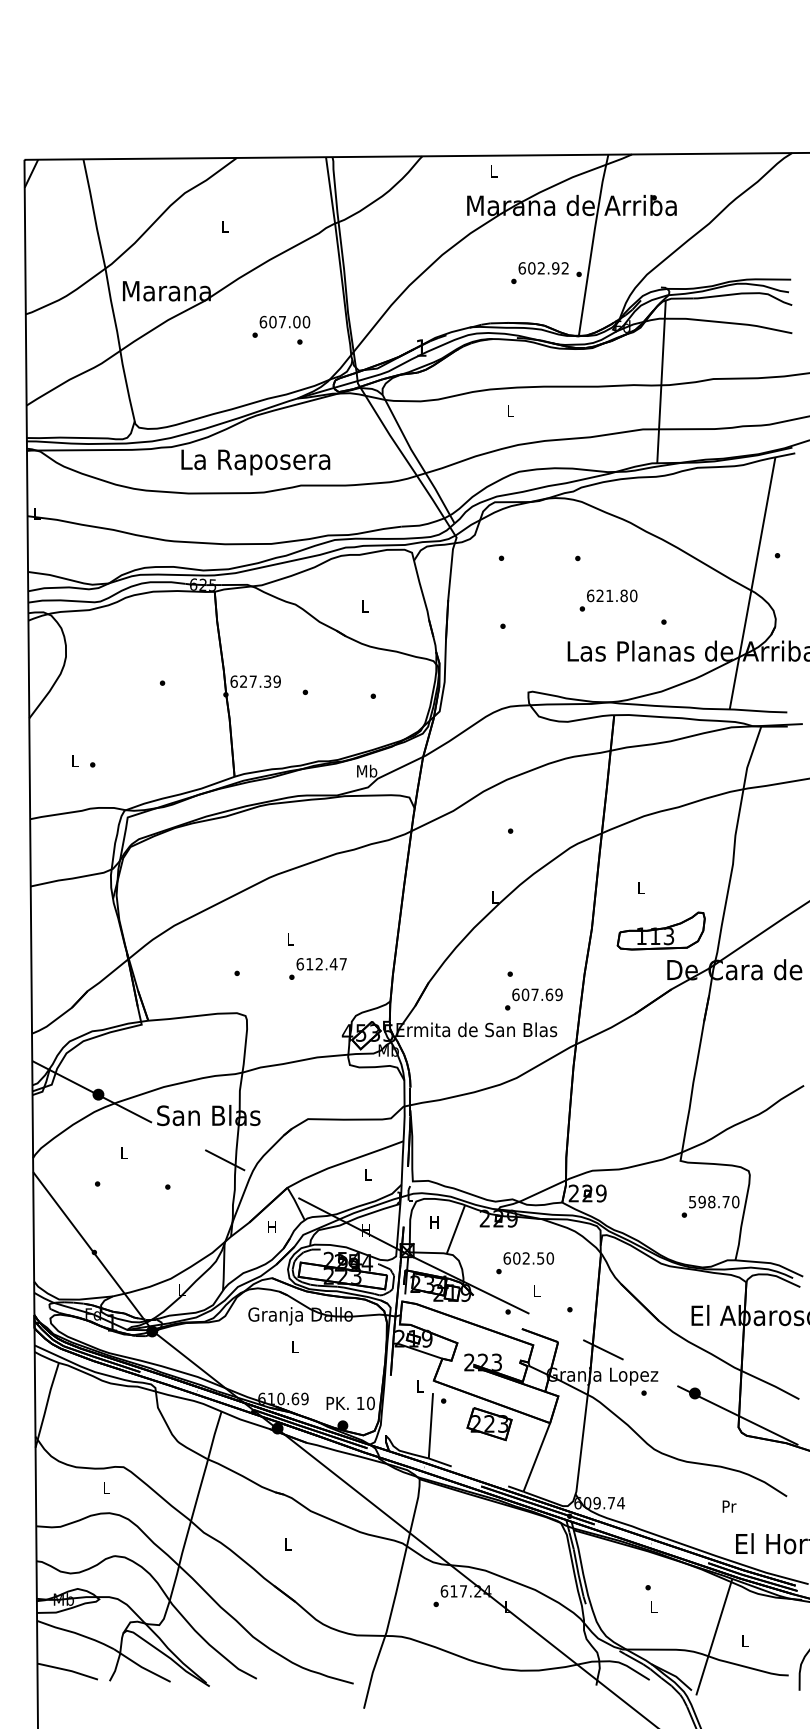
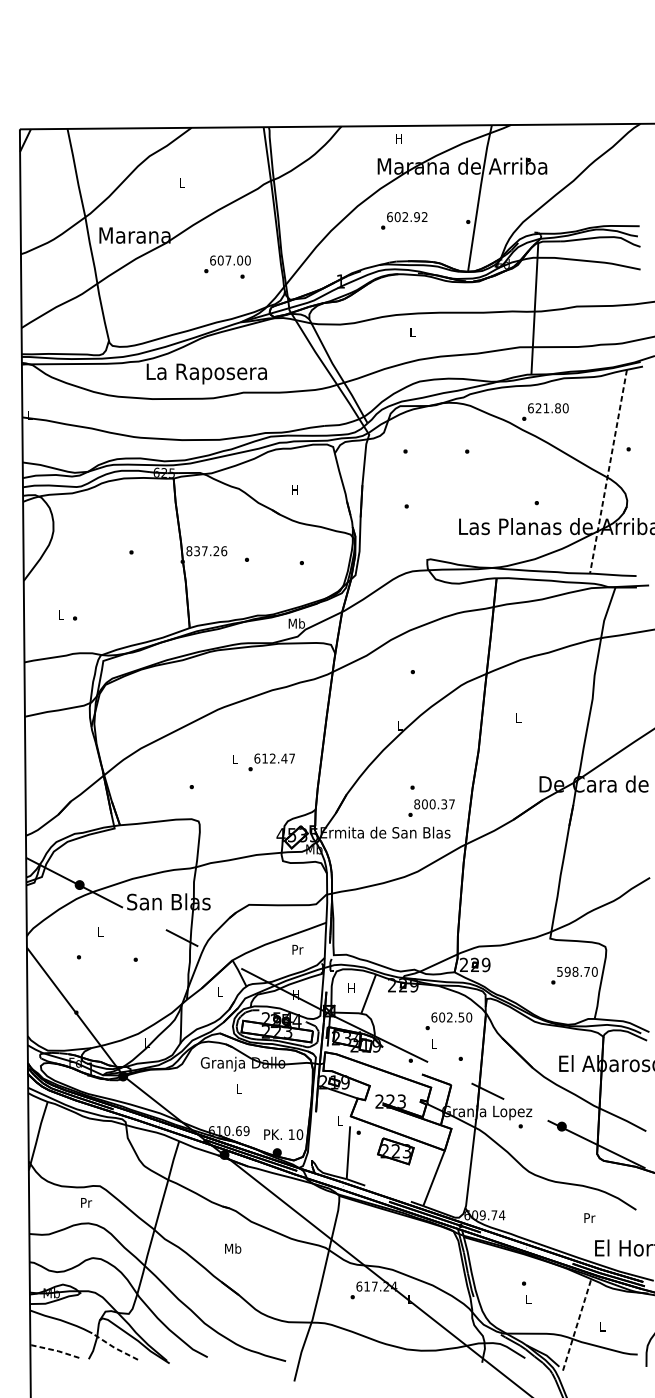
text: (493, 171) -> (399, 138), L -> H
text: (539, 272) -> (403, 220), moved
line: (752, 583) -> (608, 471), solid -> dashed
text: (608, 600) -> (545, 412), moved
text: (364, 606) -> (294, 490), L -> H
text: (255, 681) -> (206, 551), 627.39 -> 837.26
part: (660, 930) -> (534, 752), removed
text: (317, 968) -> (271, 762), moved
text: (537, 994) -> (434, 804), 607.69 -> 800.37
text: (368, 1174) -> (297, 949), L -> Pr
text: (271, 1226) -> (219, 991), H -> L
text: (524, 1263) -> (448, 1021), moved
text: (106, 1487) -> (86, 1202), L -> Pr
text: (288, 1544) -> (233, 1248), L -> Mb
line: (714, 1636) -> (577, 1323), solid -> dashed
line: (141, 1667) -> (114, 1348), solid -> dashed
line: (67, 1670) -> (54, 1350), solid -> dashed

